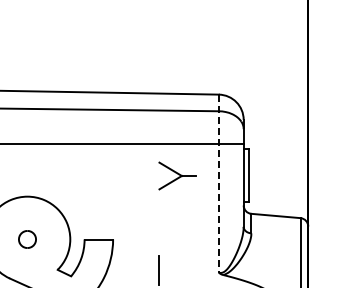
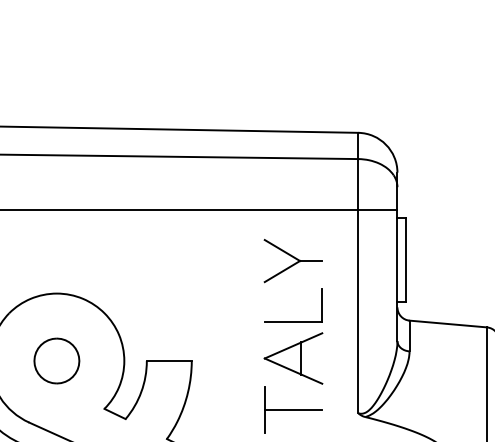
line: (218, 184) -> (357, 274), dashed -> solid
part: (177, 223) -> (293, 335), added
part: (27, 239) -> (56, 361), size x1.67
line: (177, 270) -> (293, 409), added

